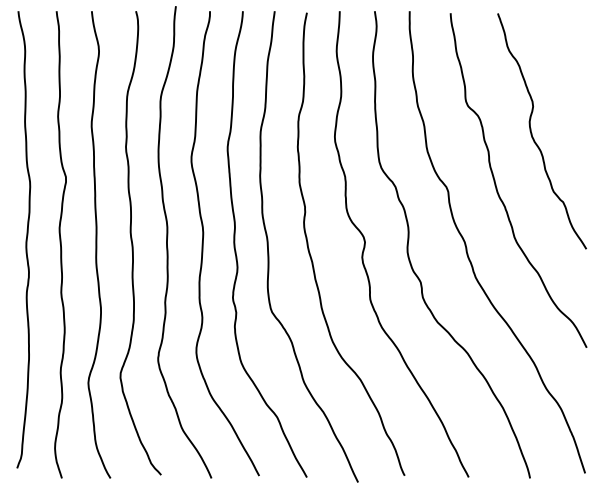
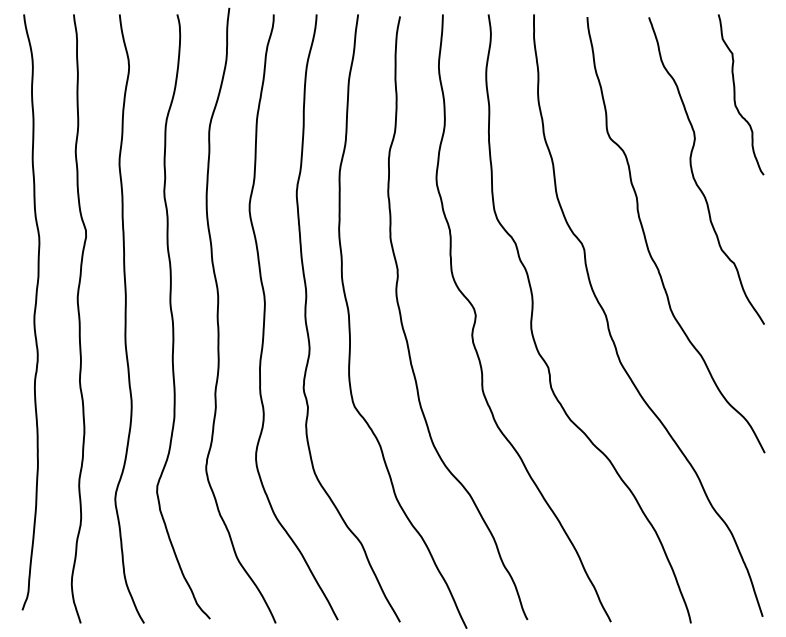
curve: (564, 72) -> (735, 94), added

